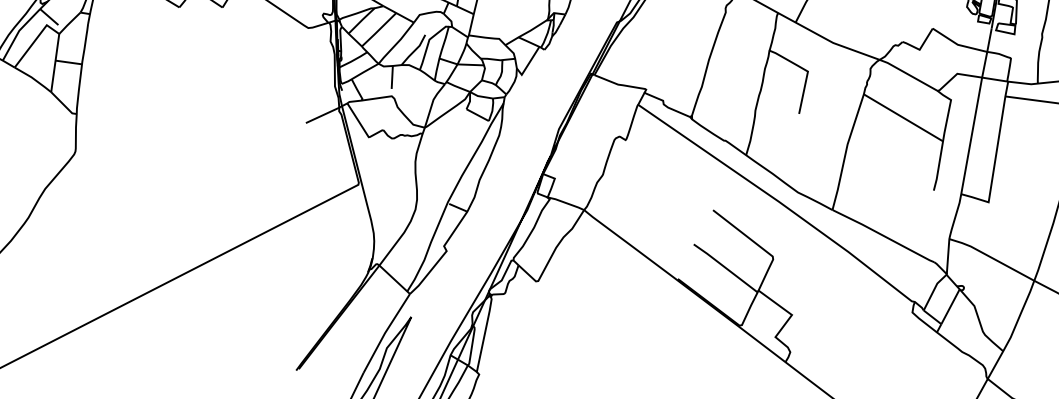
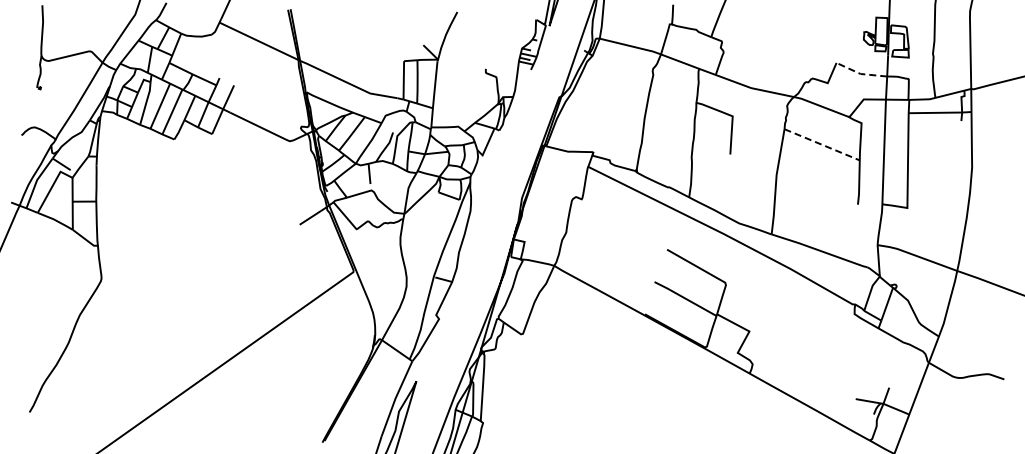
line: (957, 44) -> (860, 73), solid -> dashed
line: (903, 117) -> (822, 144), solid -> dashed

